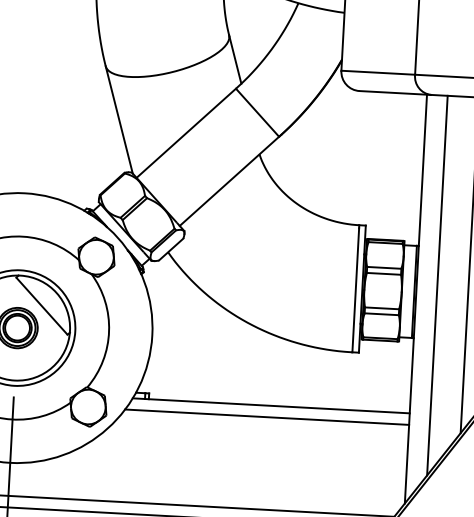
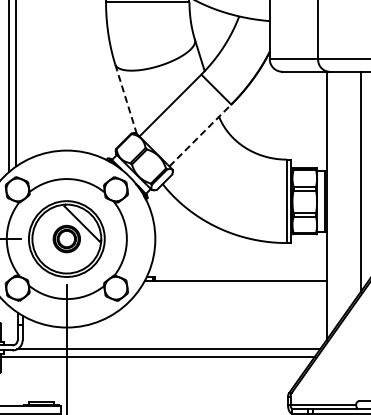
line: (119, 120) -> (126, 99), solid -> dashed
line: (229, 181) -> (200, 135), solid -> dashed
line: (437, 285) -> (340, 196), removed
line: (267, 417) -> (233, 288), removed

